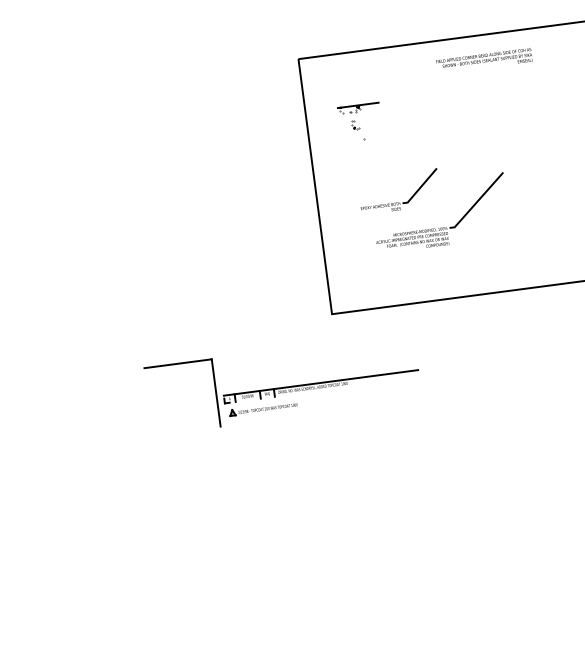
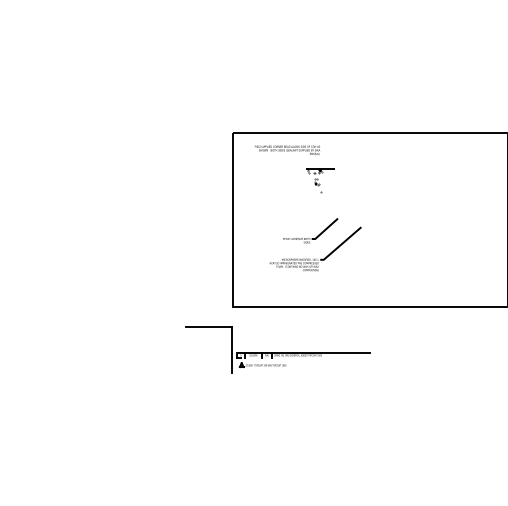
text: (484, 59) -> (287, 149), moved
part: (360, 122) -> (320, 180), moved
part: (400, 202) -> (310, 238), moved
part: (281, 383) -> (277, 349), moved

